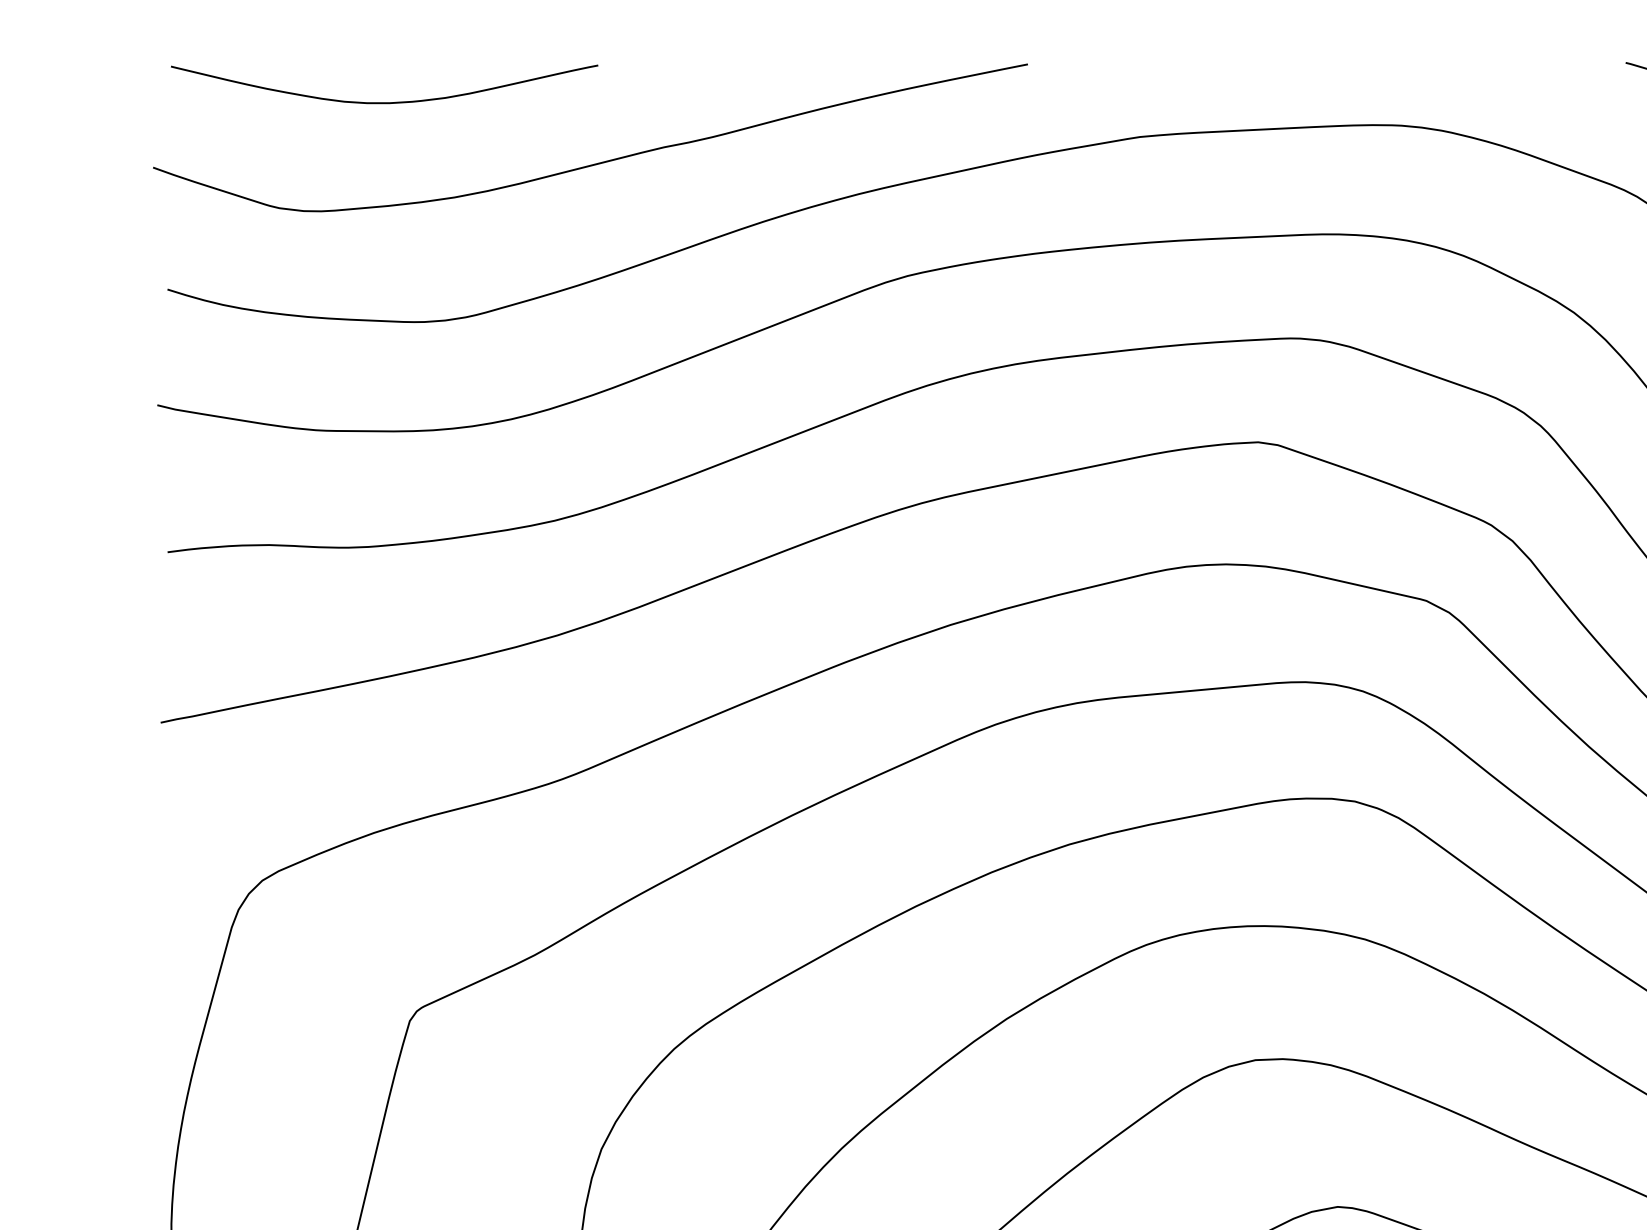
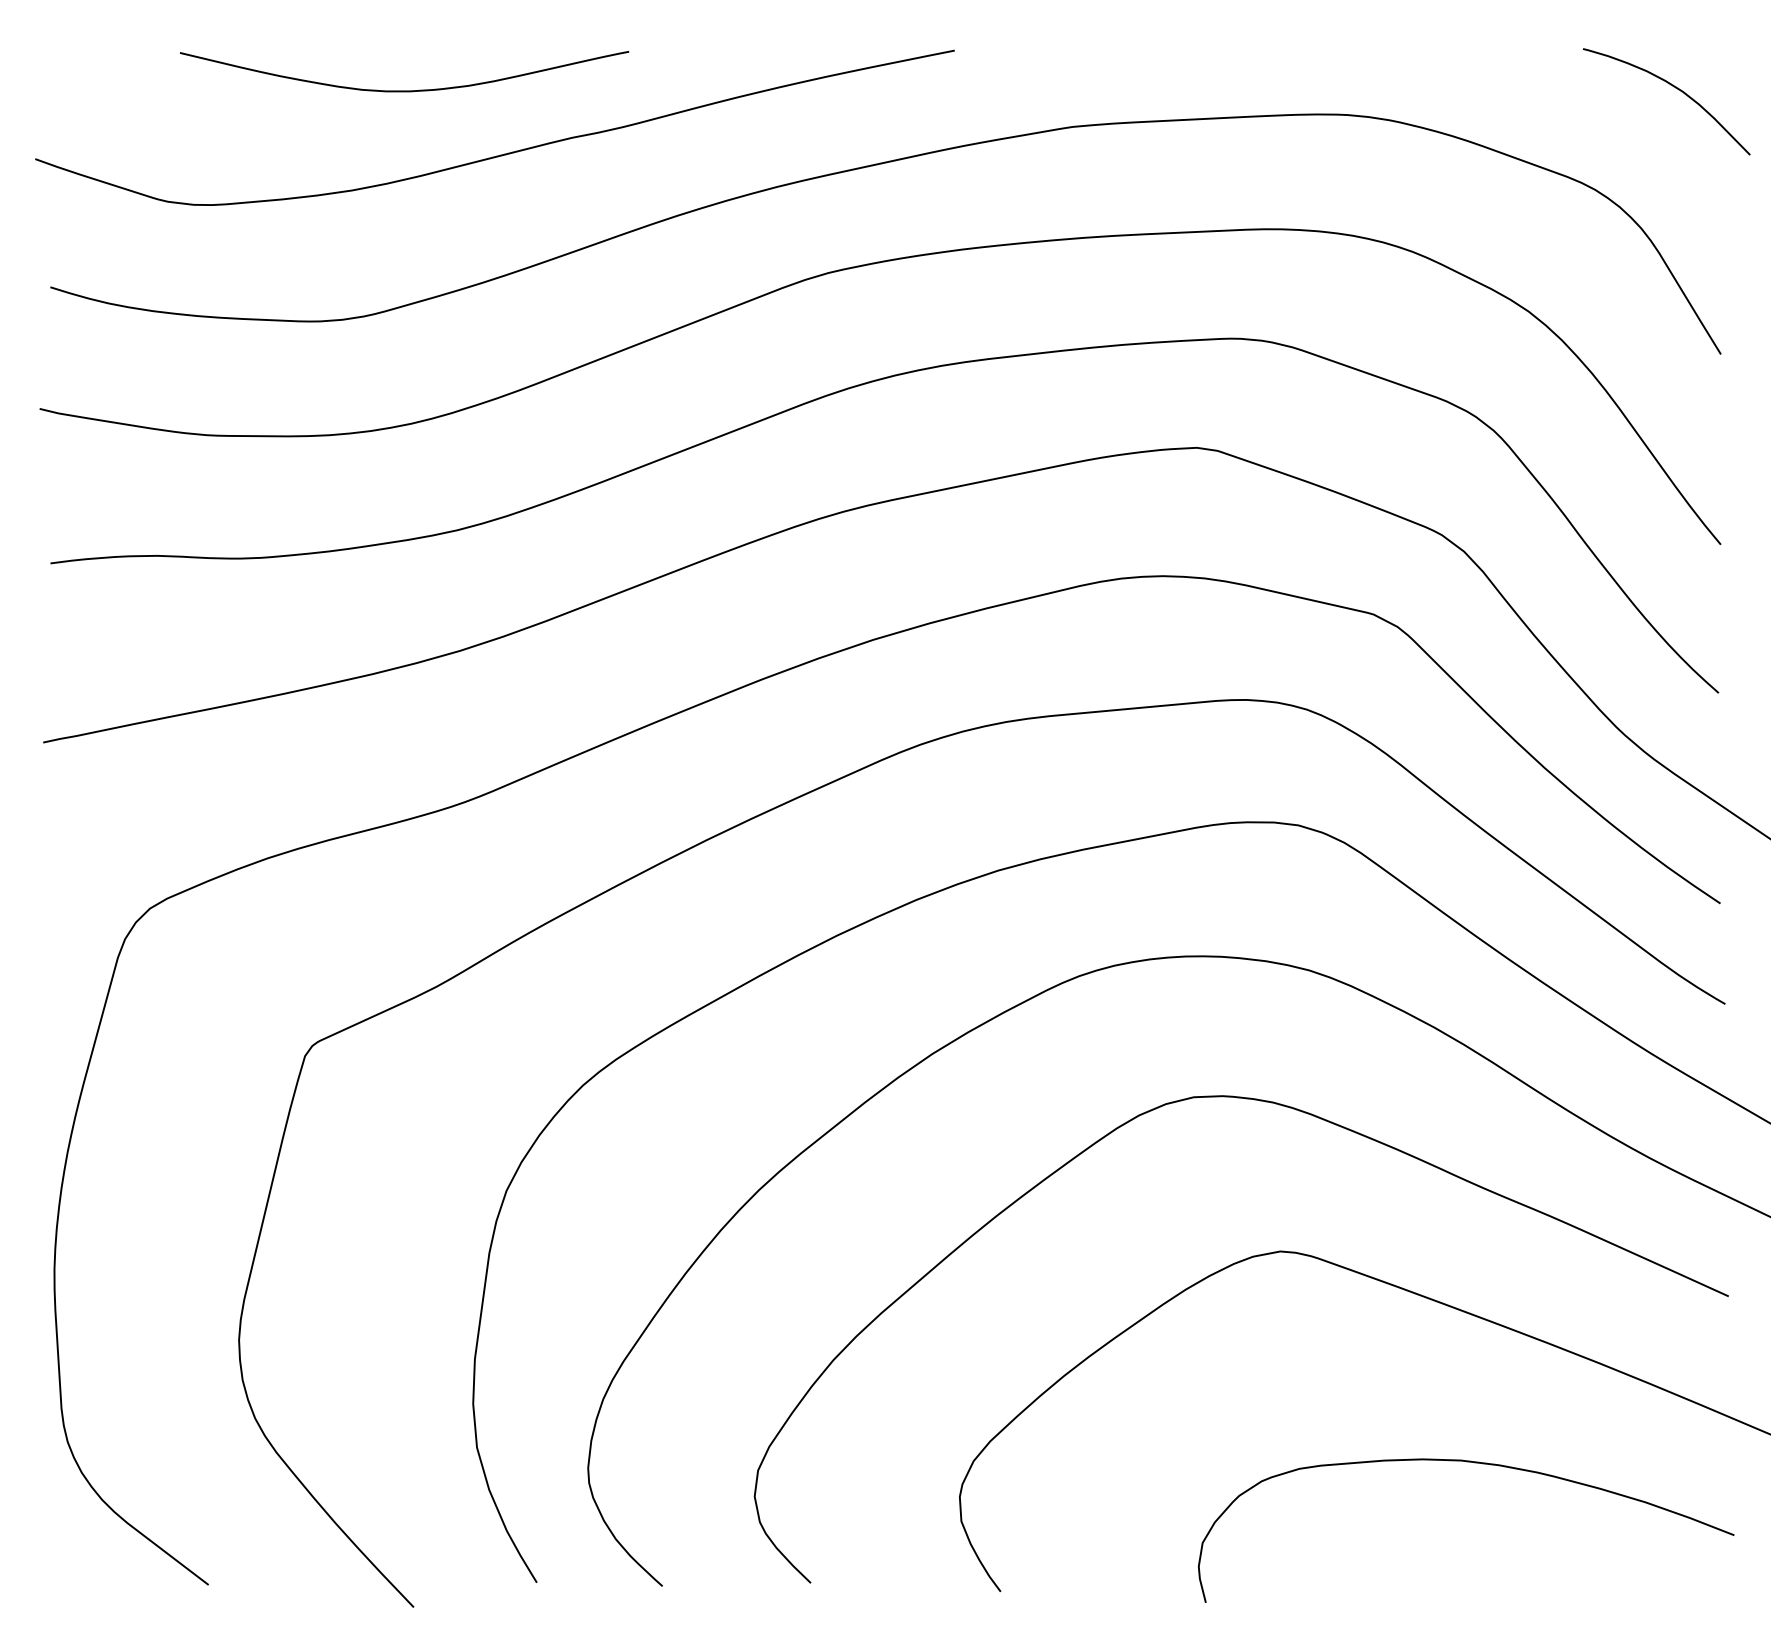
curve: (384, 102) -> (404, 90), moved

